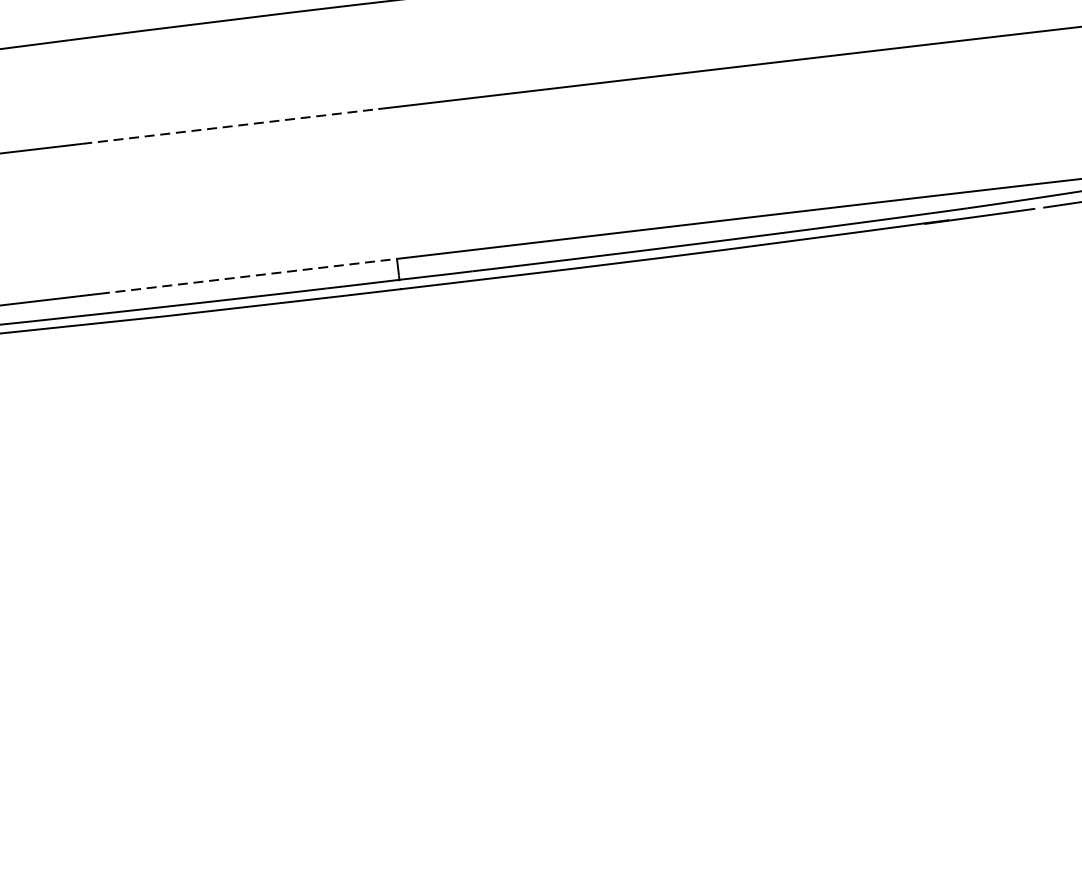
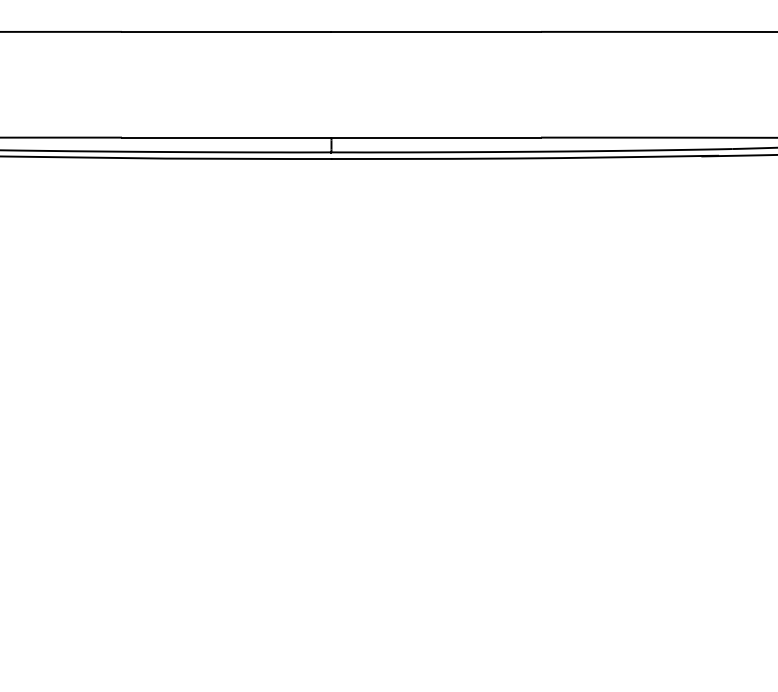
line: (230, 125) -> (226, 31), dashed -> solid
line: (248, 276) -> (226, 137), dashed -> solid

